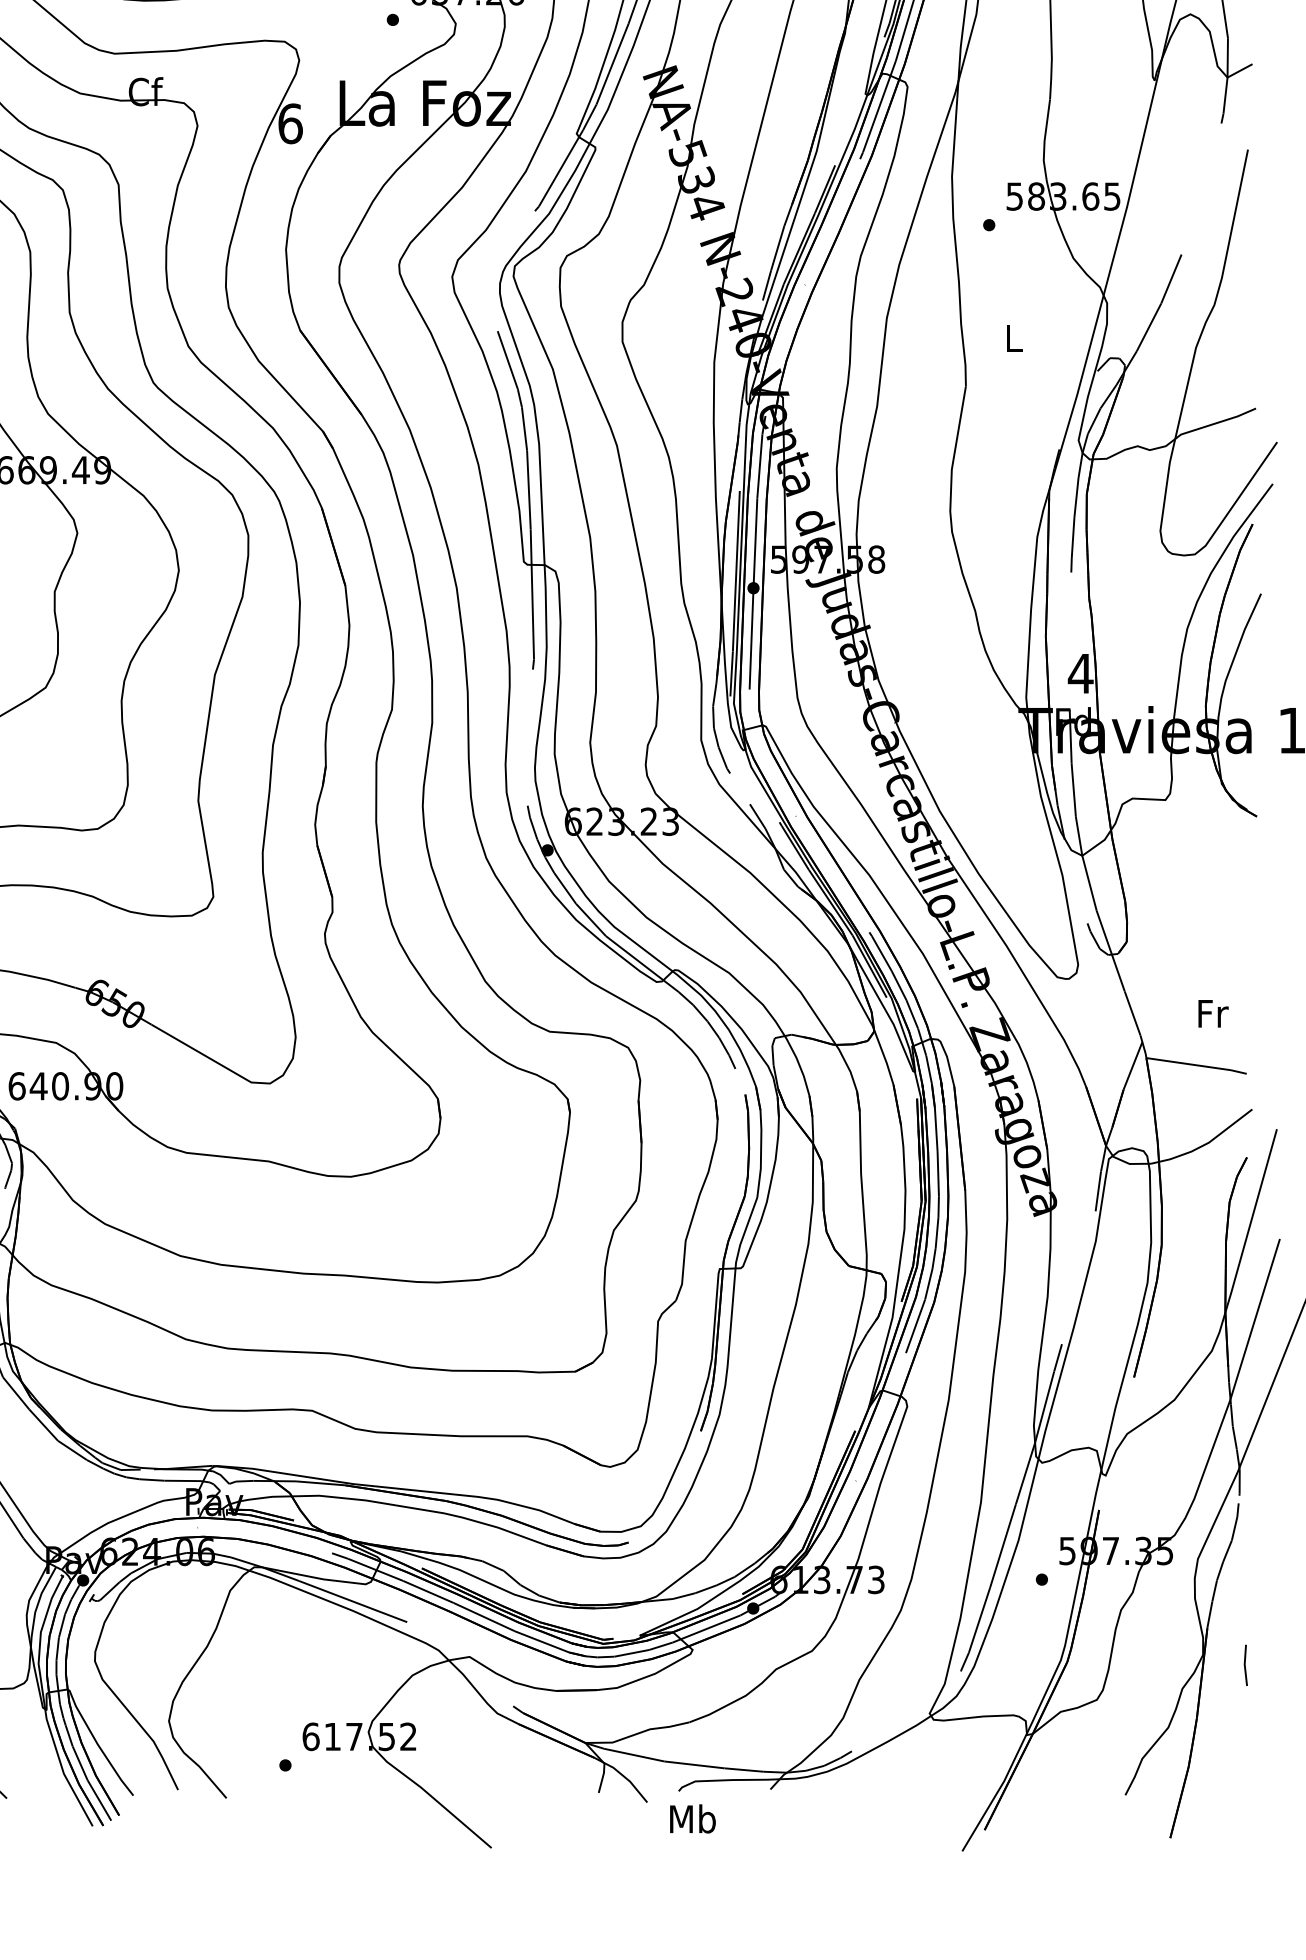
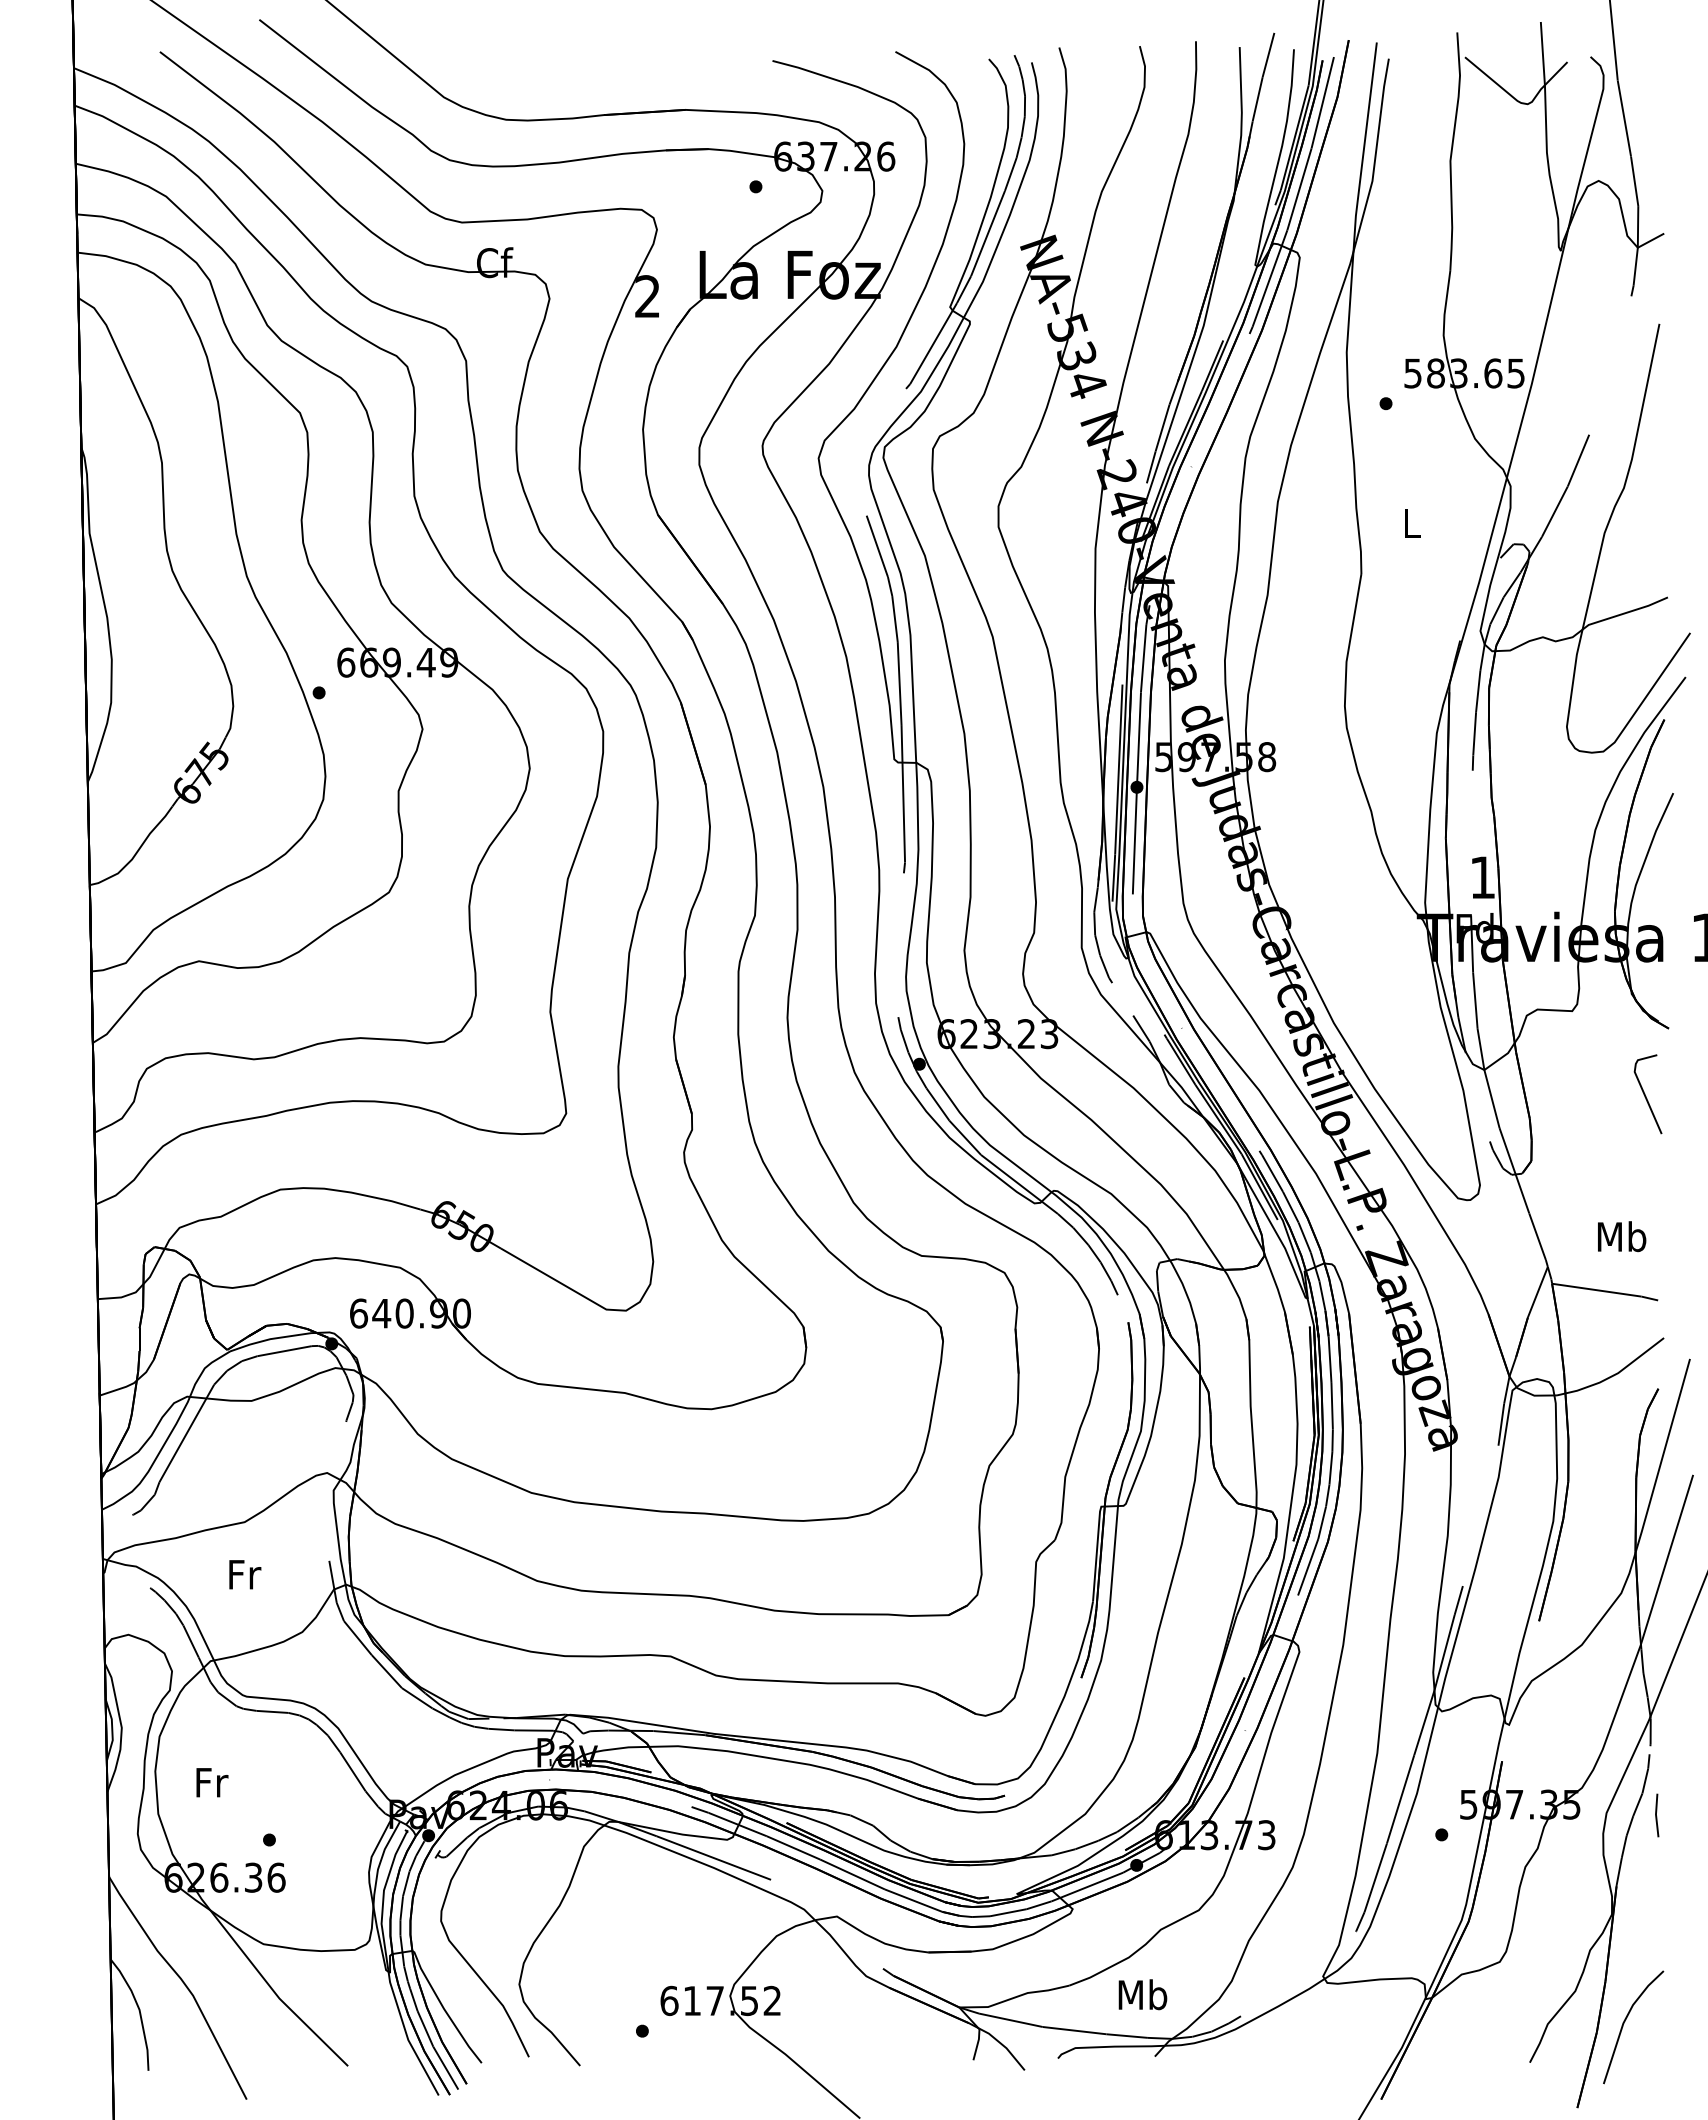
text: (290, 123) -> (647, 296), 6 -> 2
text: (1080, 673) -> (1482, 877), 4 -> 1
line: (1234, 878) -> (1645, 1094), added
text: (1213, 1013) -> (1622, 1236), Fr -> Mb
line: (1245, 1665) -> (1656, 1815), moved
line: (1214, 1758) -> (1624, 2023), added
text: (692, 1818) -> (1142, 1994), moved

